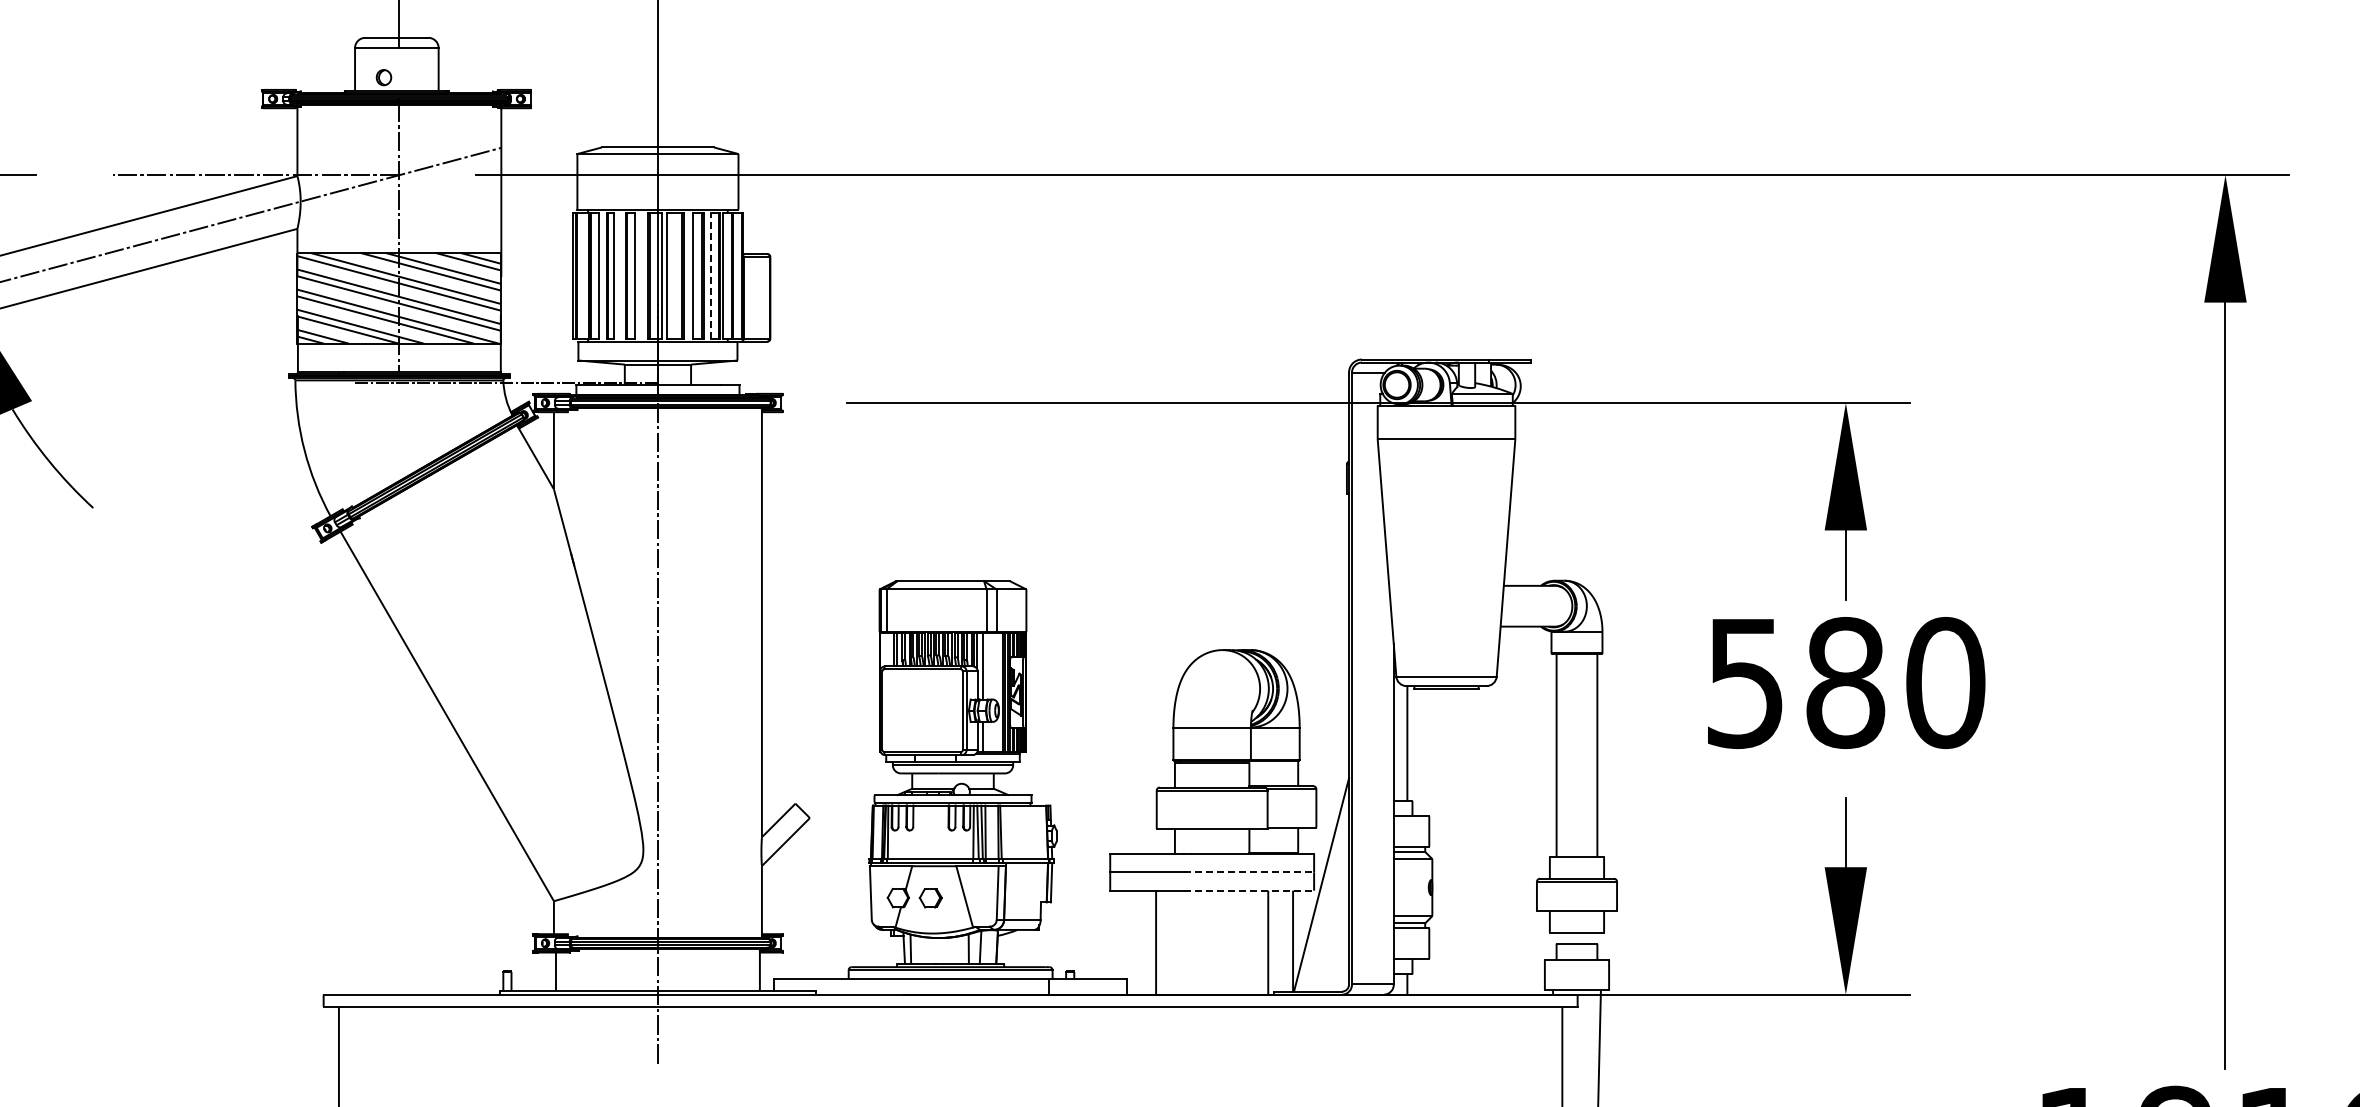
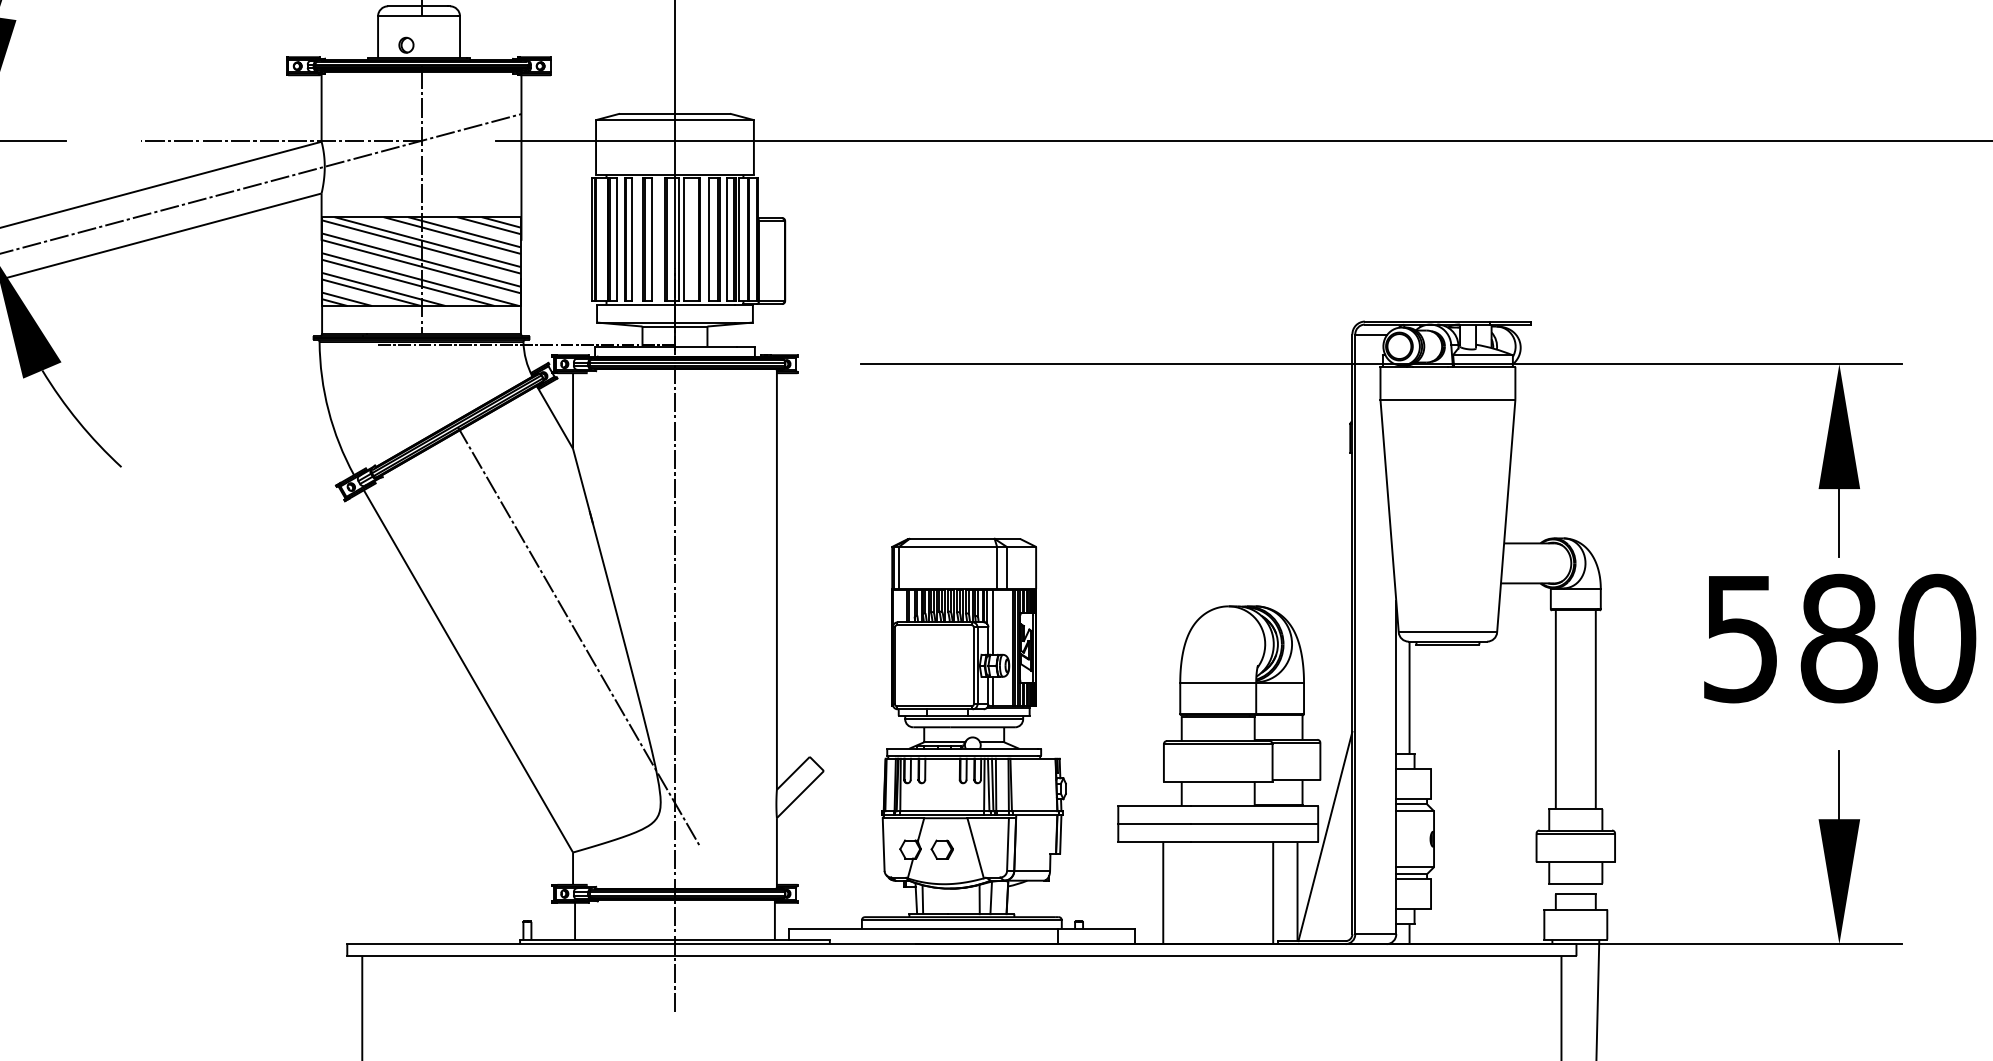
line: (711, 275) -> (727, 239), dashed -> solid
line: (559, 681) -> (578, 637), added
line: (1249, 872) -> (1254, 824), dashed -> solid
line: (1249, 890) -> (1254, 842), dashed -> solid

